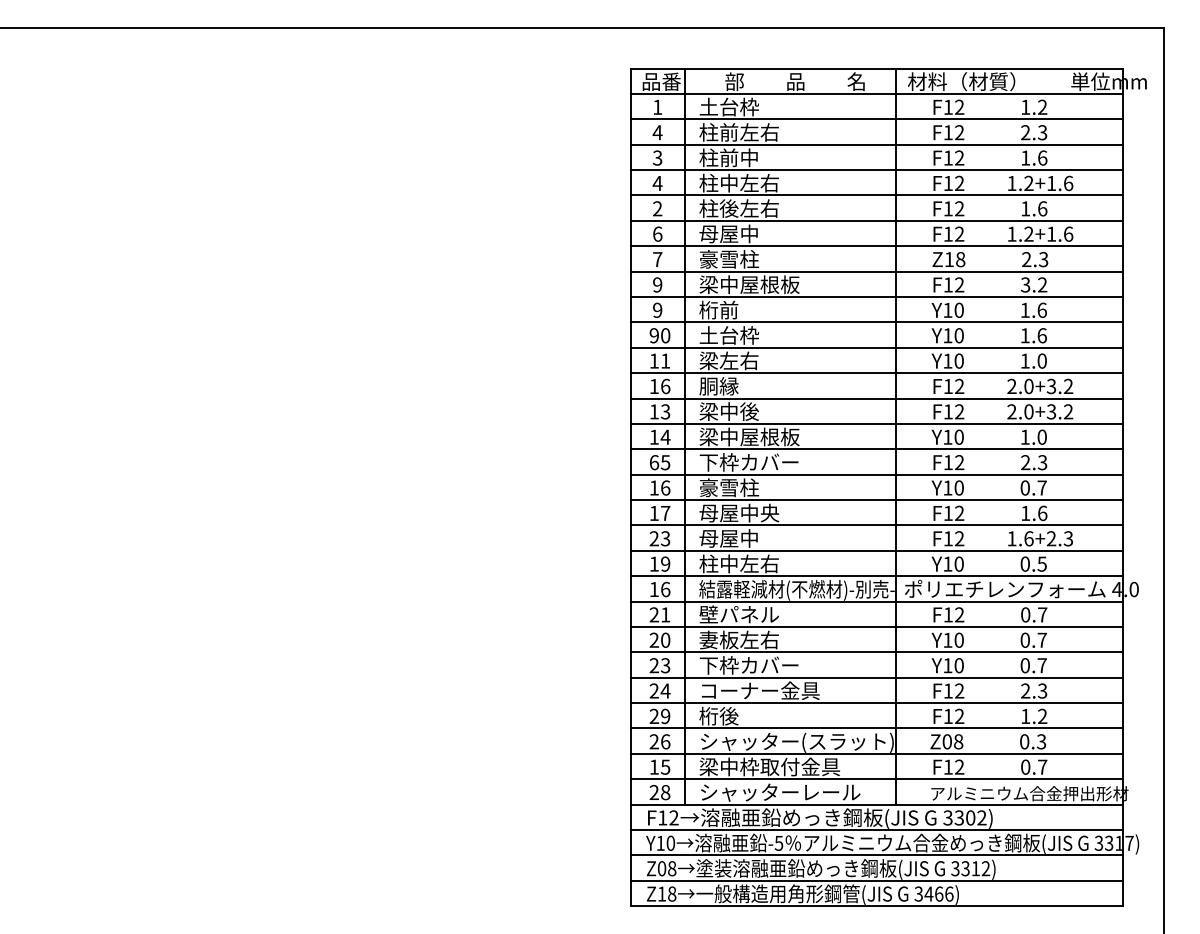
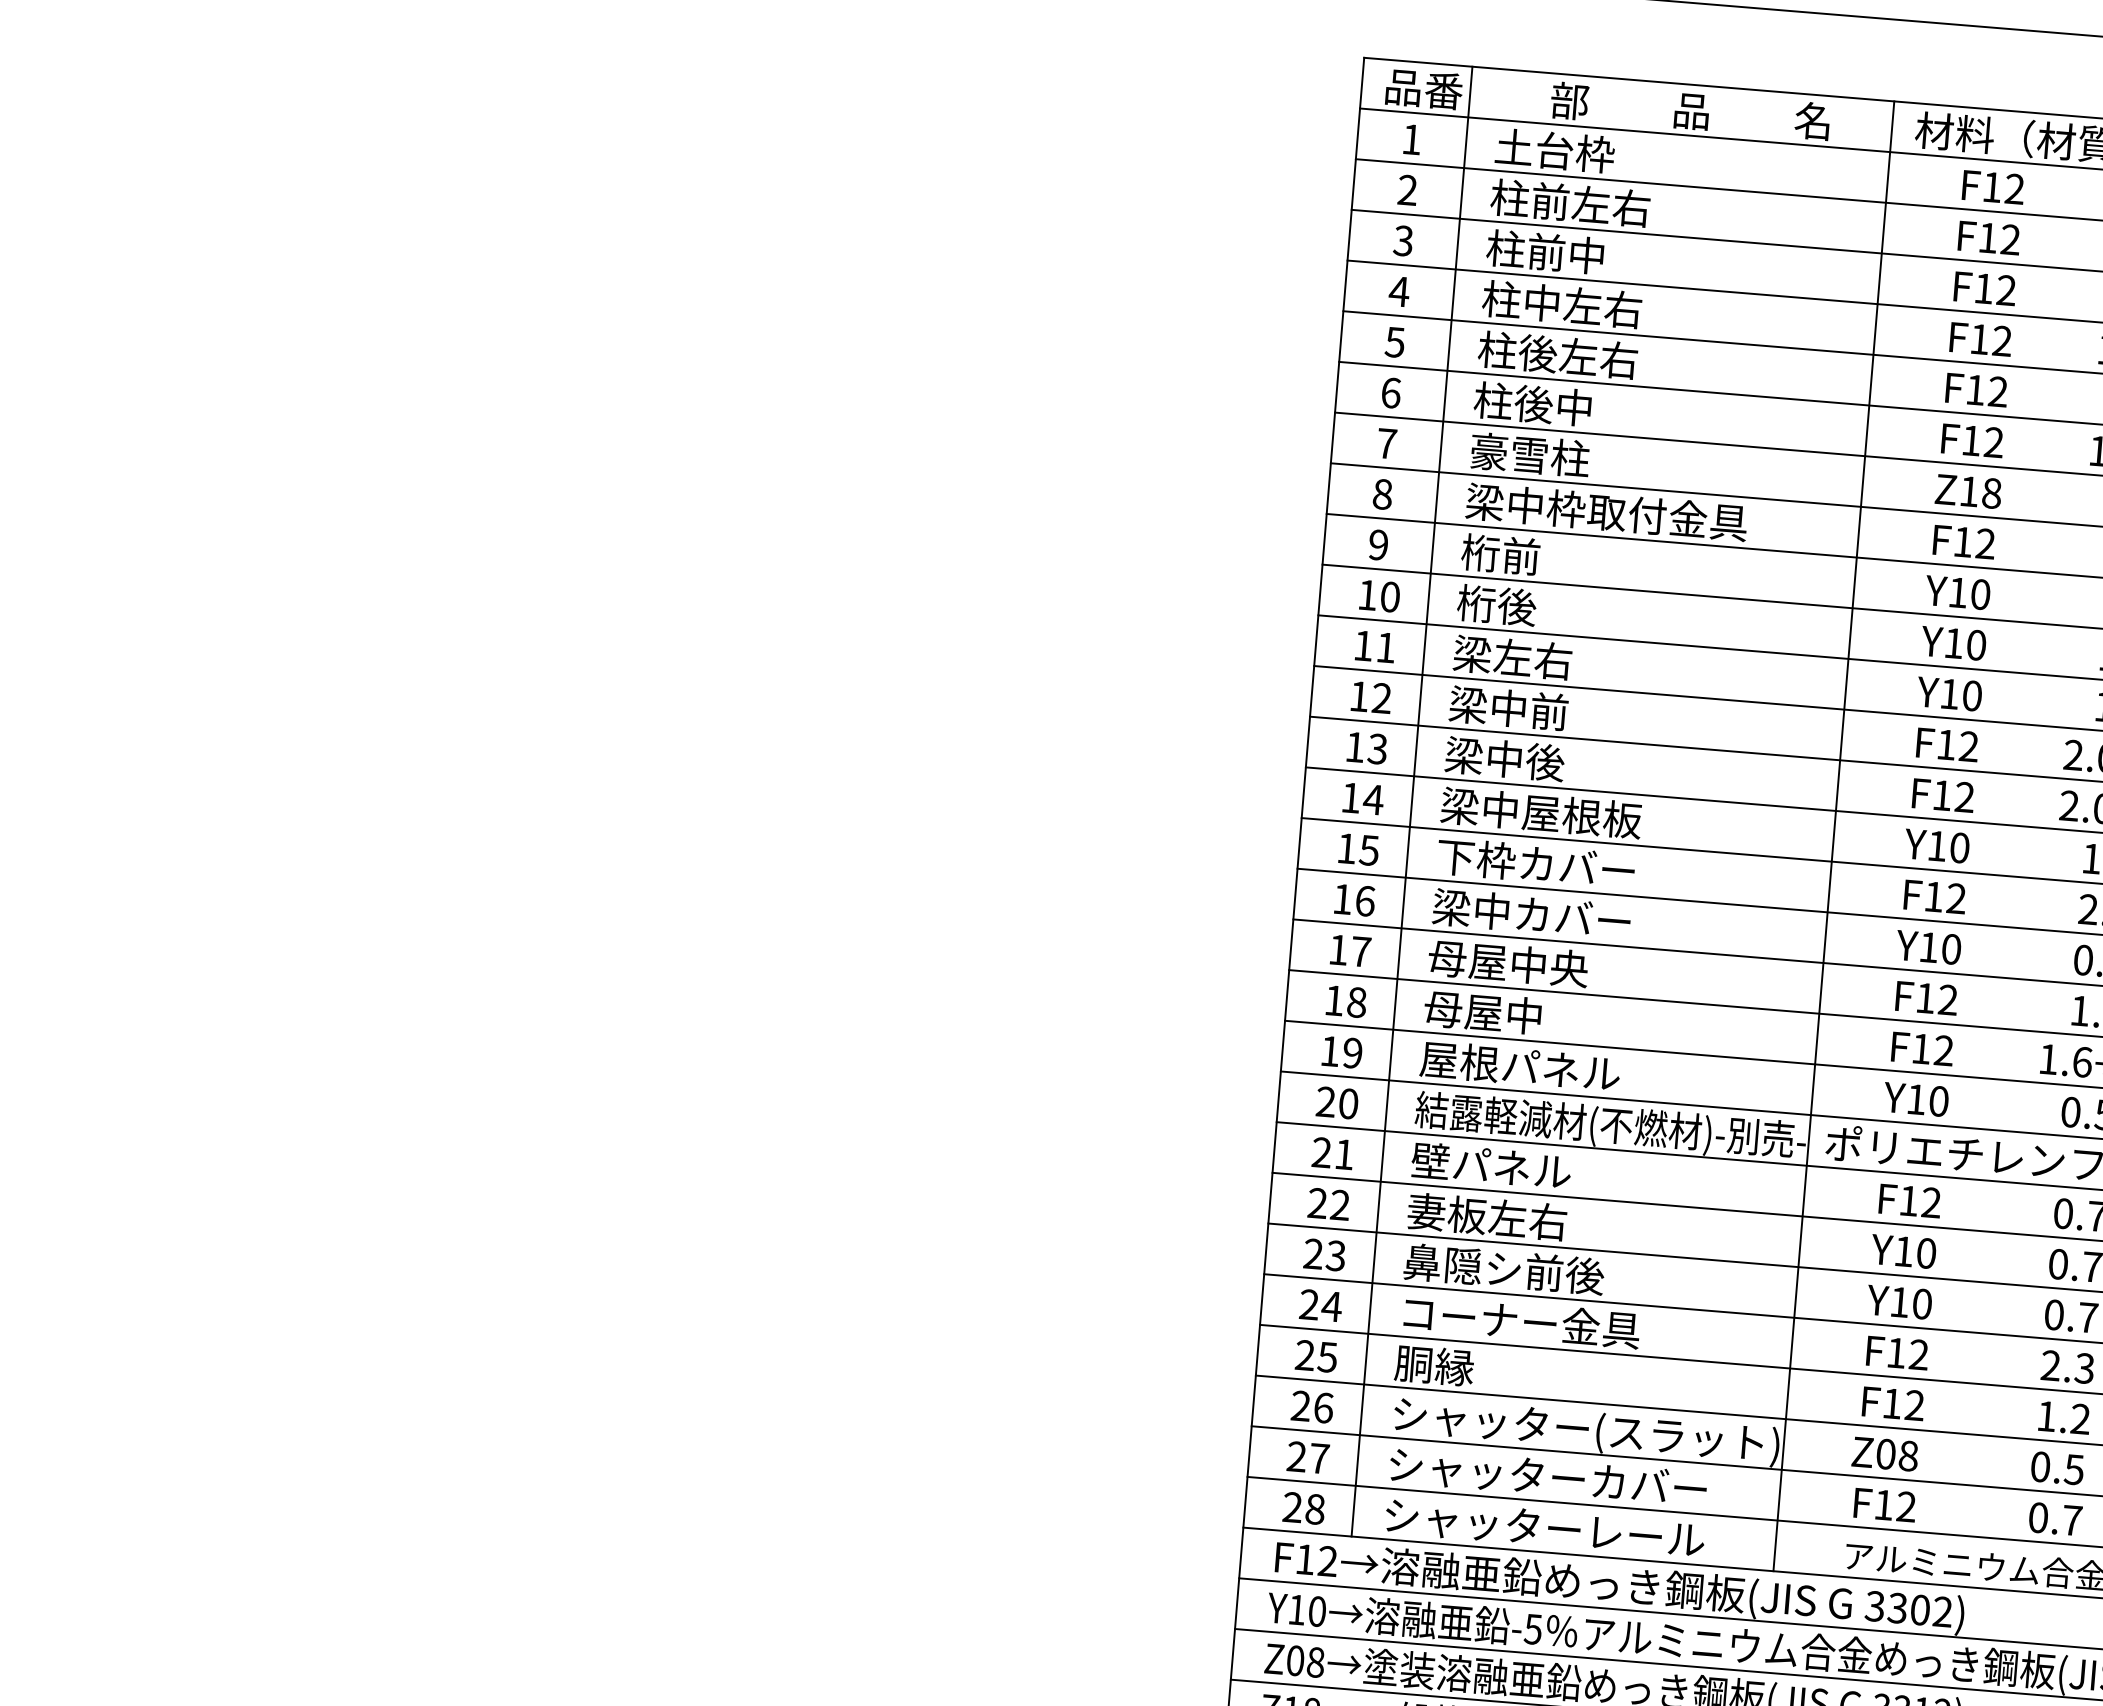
text: (657, 132) -> (1407, 189), 4 -> 2
text: (657, 208) -> (1394, 341), 2 -> 5
text: (718, 233) -> (1512, 401), 母屋中 -> 柱後中
text: (657, 284) -> (1382, 493), 9 -> 8
text: (790, 284) -> (1648, 515), 梁中屋根板 -> 梁中枠取付金具
text: (653, 335) -> (1366, 594), 90 -> 10
text: (728, 335) -> (1515, 606), 土台枠 -> 桁後
text: (728, 385) -> (1507, 706), 胴縁 -> 梁中前
text: (665, 386) -> (1381, 698), 16 -> 12
text: (654, 462) -> (1347, 848), 65 -> 15
text: (748, 487) -> (1530, 913), 豪雪柱 -> 梁中カバー
text: (659, 538) -> (1344, 1000), 23 -> 18
text: (749, 563) -> (1520, 1065), 柱中左右 -> 屋根パネル
text: (659, 588) -> (1336, 1100), 16 -> 20
text: (665, 639) -> (1340, 1203), 20 -> 22
text: (749, 665) -> (1503, 1269), 下枠カバー -> 鼻隠シ前後
text: (665, 715) -> (1327, 1355), 29 -> 25
text: (718, 715) -> (1433, 1364), 桁後 -> 胴縁
text: (1041, 741) -> (2074, 1469), 0.3 -> 0.5
text: (659, 766) -> (1307, 1456), 15 -> 27
text: (779, 766) -> (1546, 1475), 梁中枠取付金具 -> シャッターカバー

